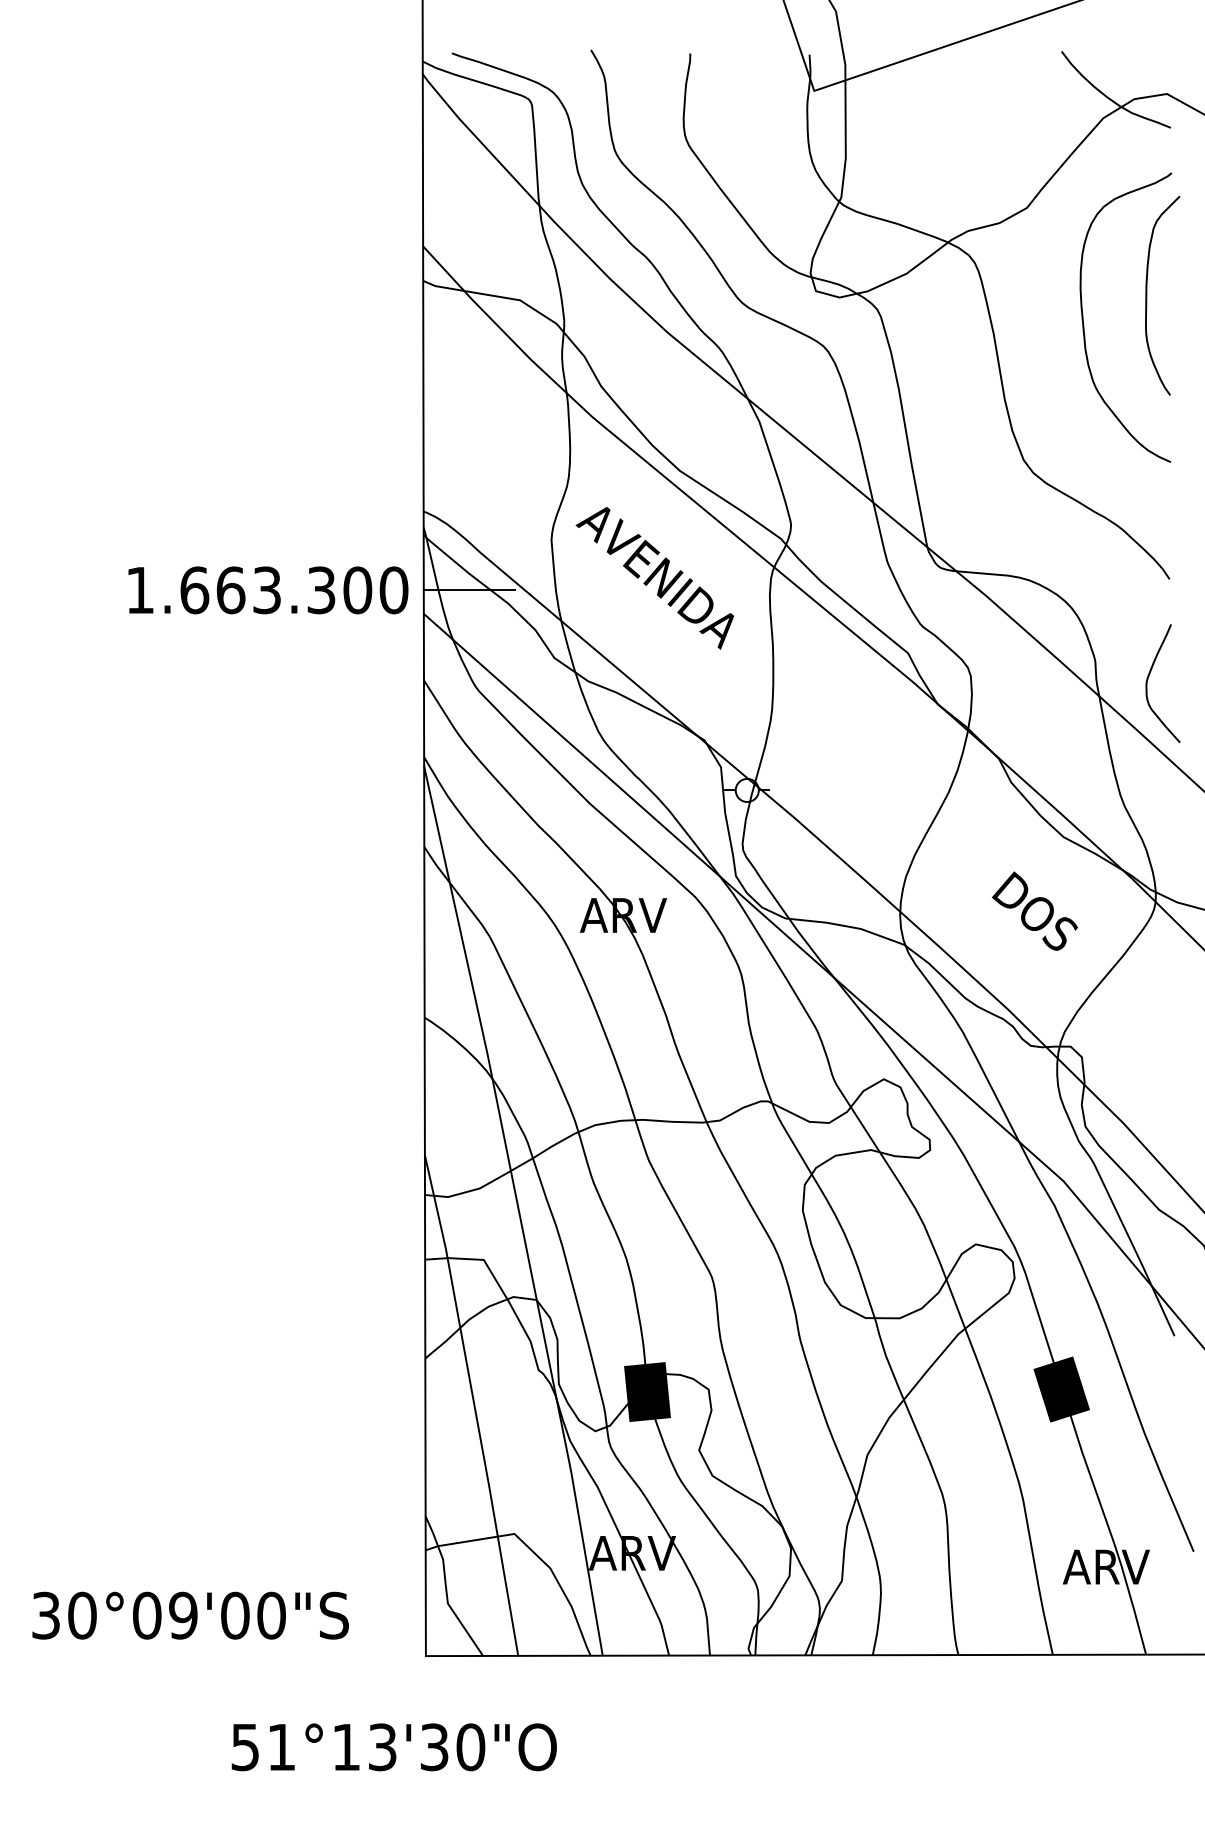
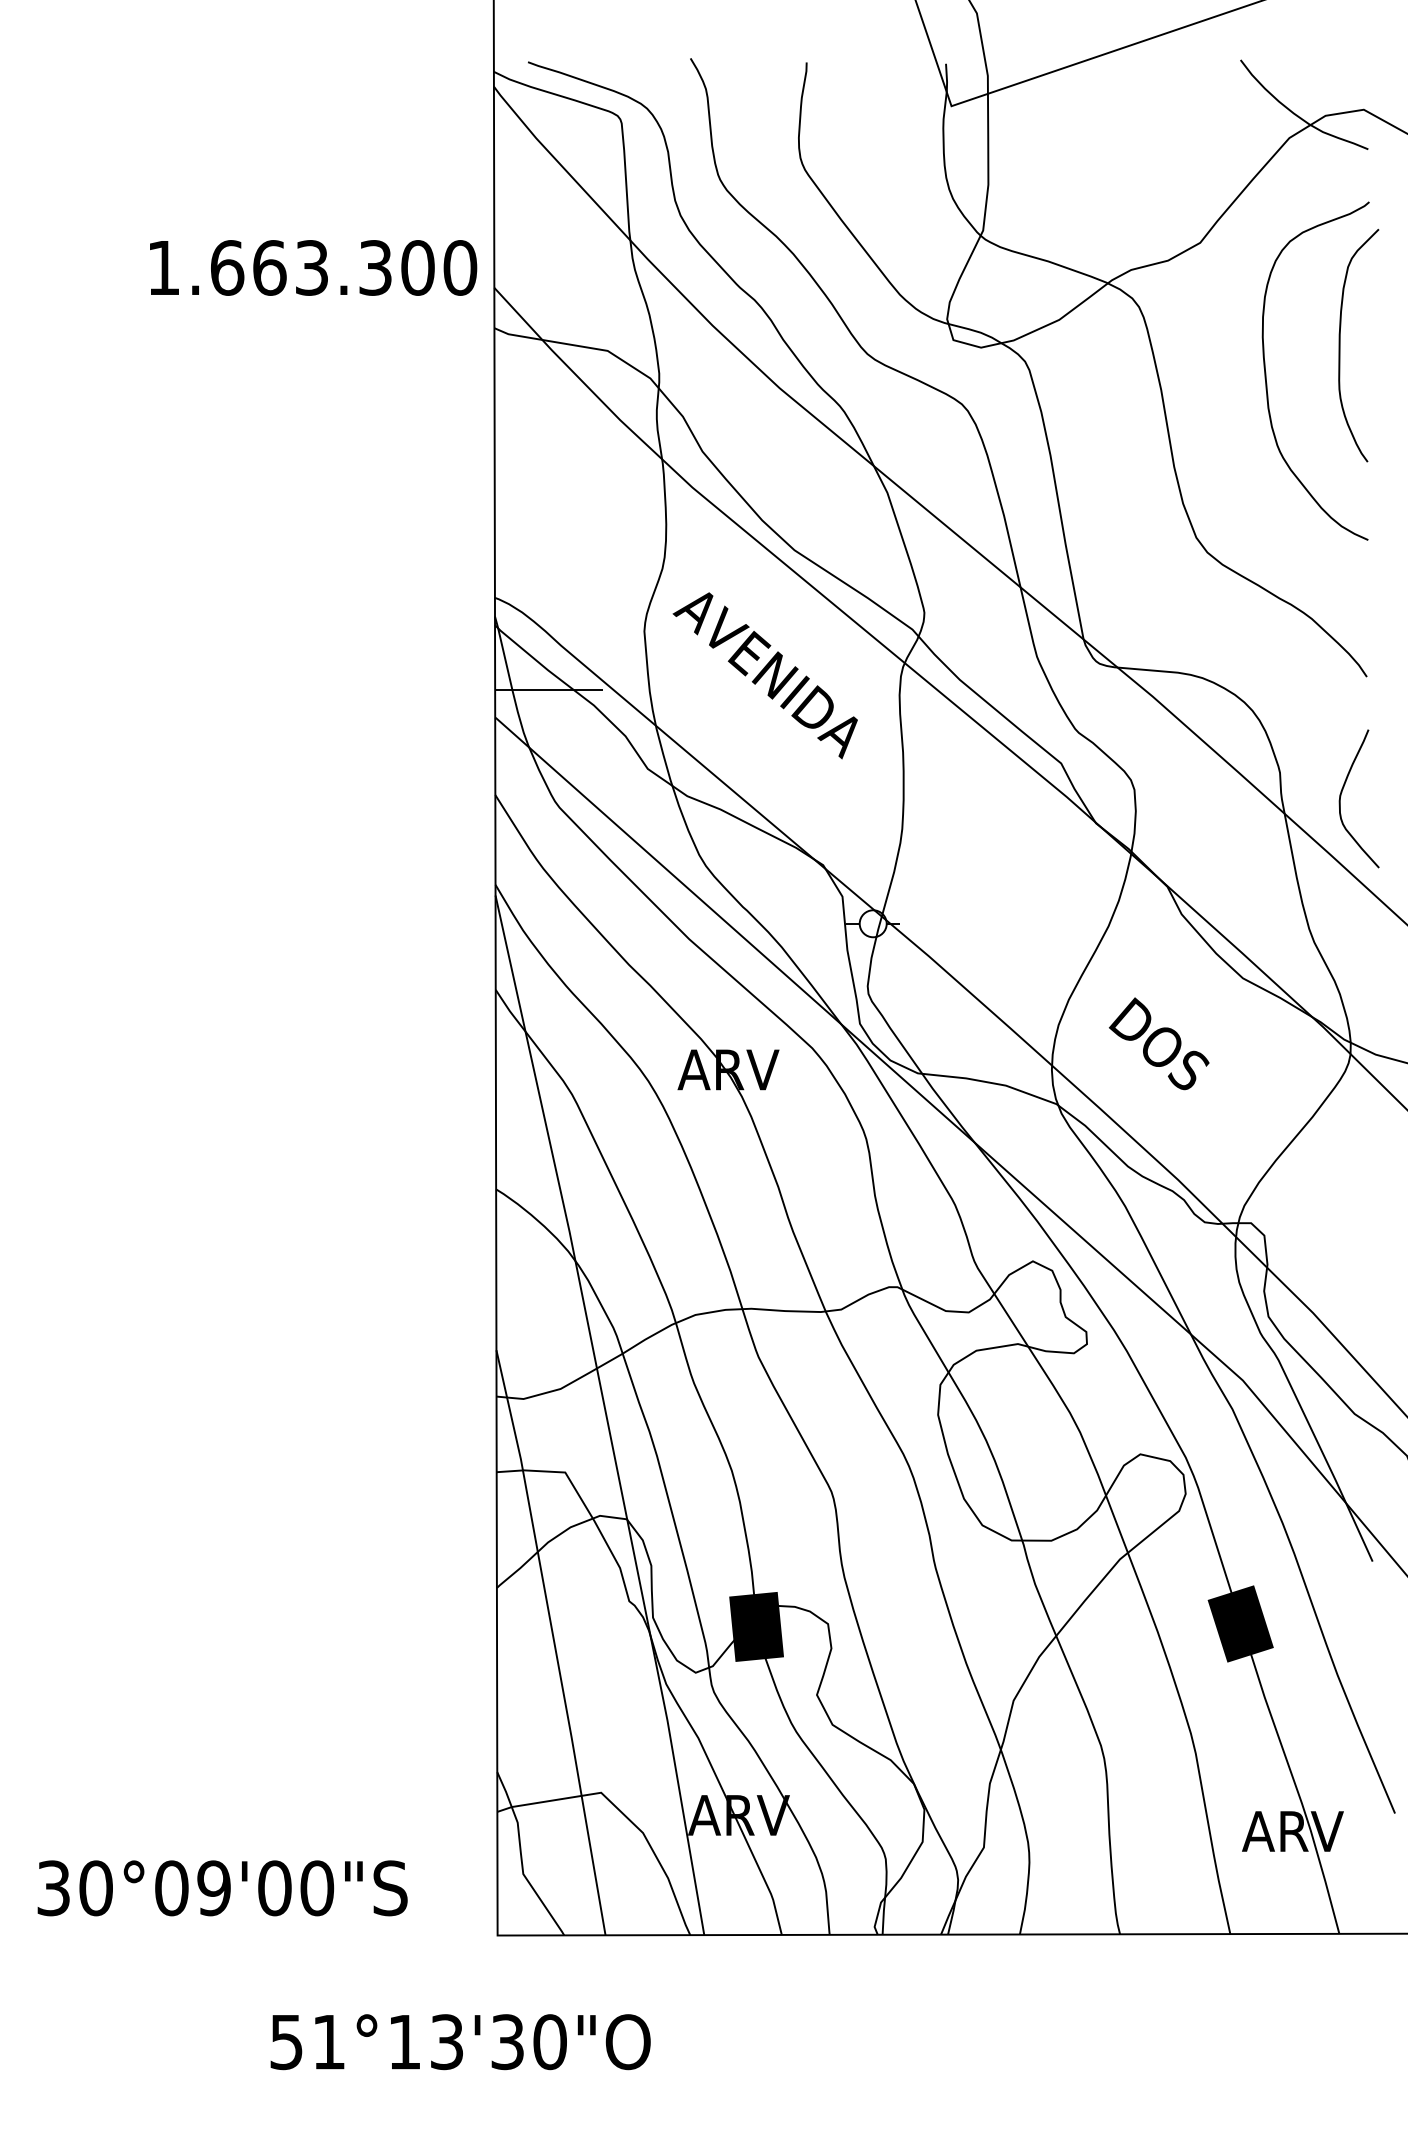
text: (268, 590) -> (313, 268), moved
text: (1034, 910) -> (1158, 1043), moved

